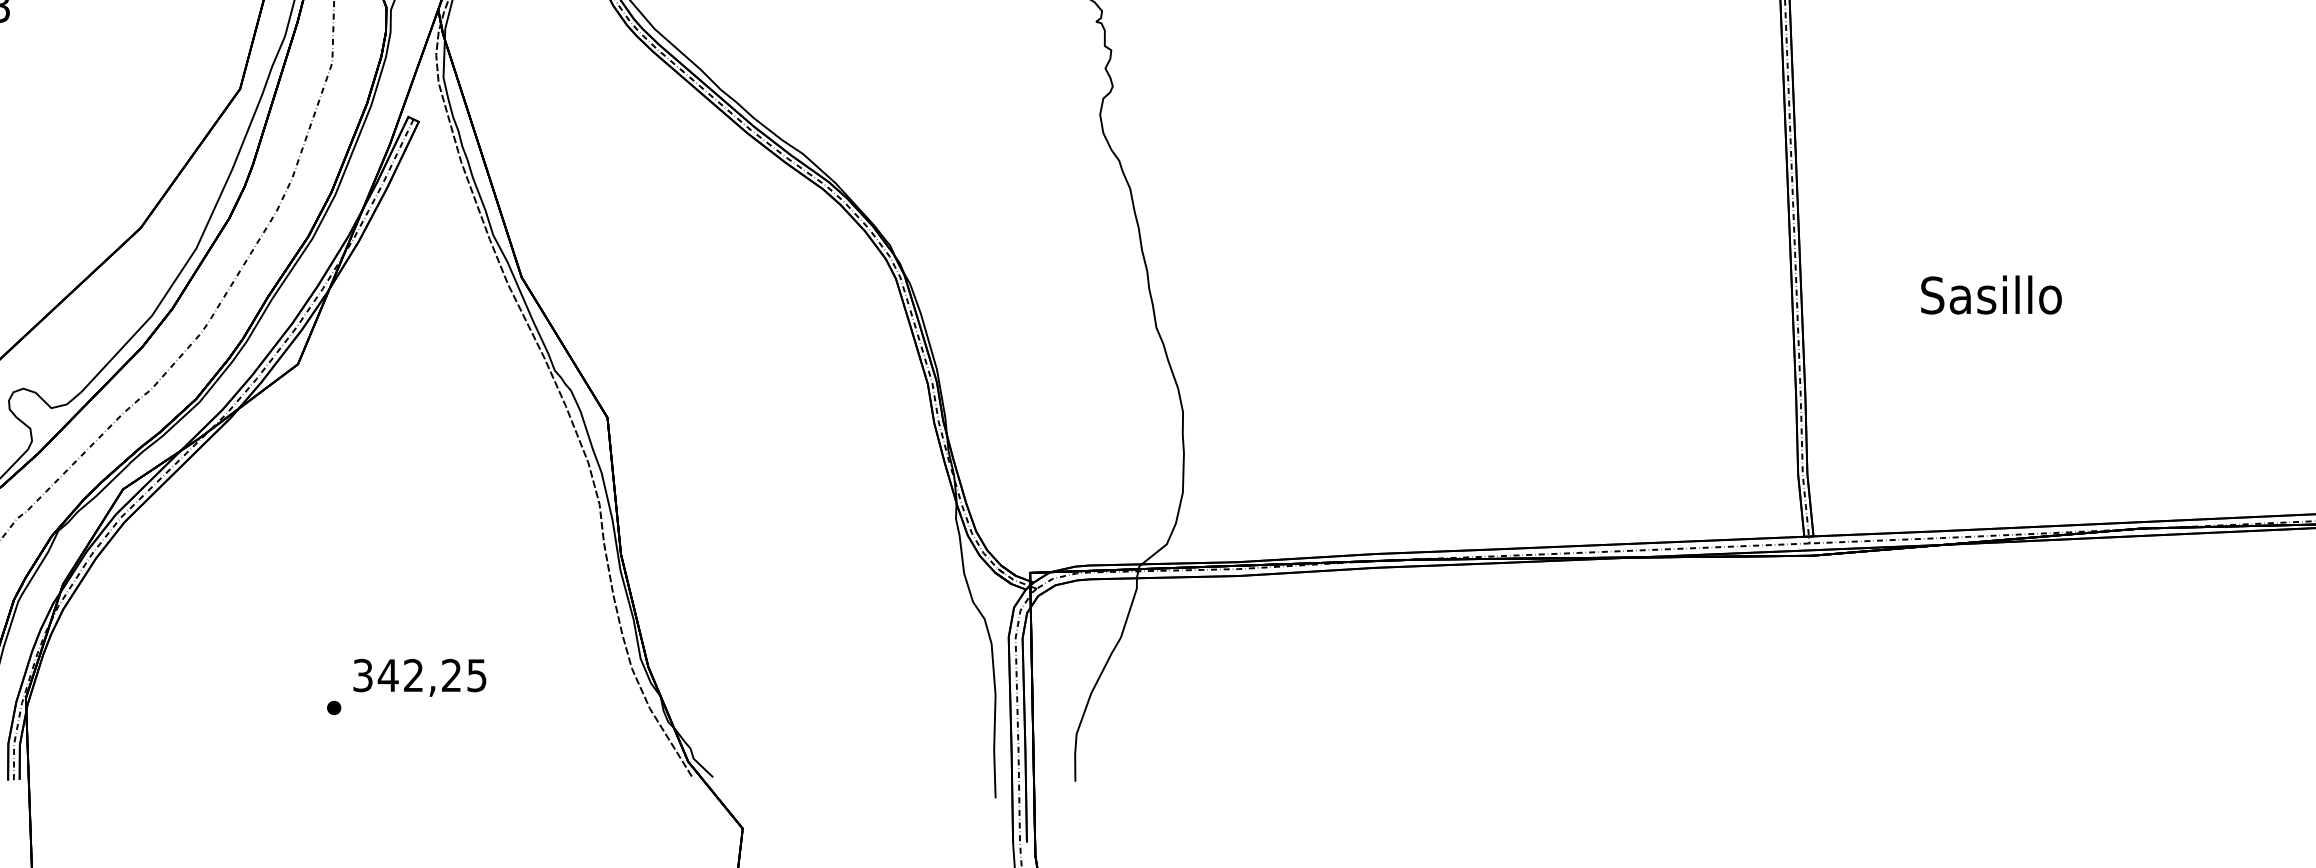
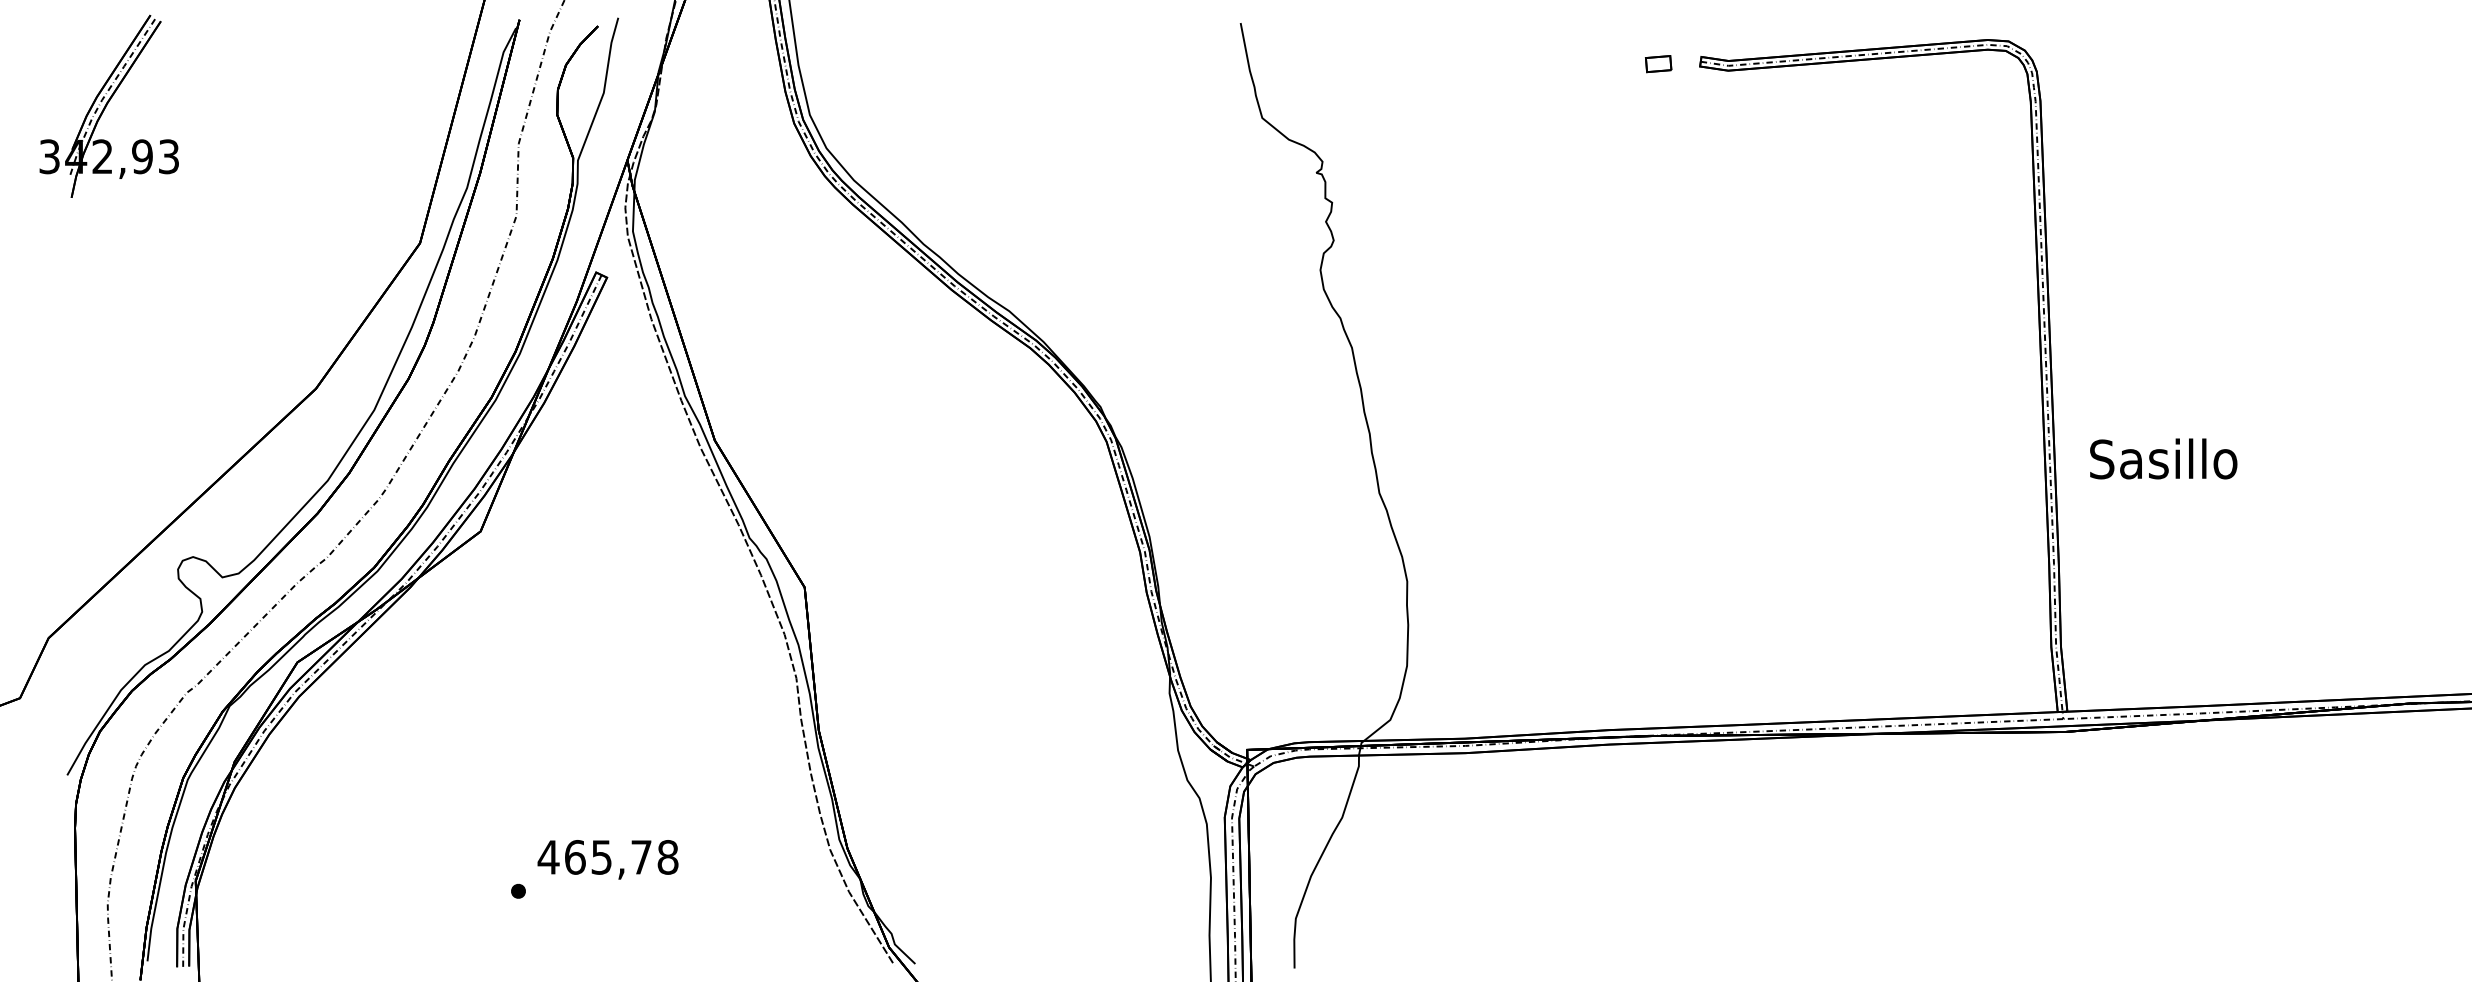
text: (1991, 294) -> (2163, 458), moved
text: (419, 675) -> (607, 857), 342,25 -> 465,78

